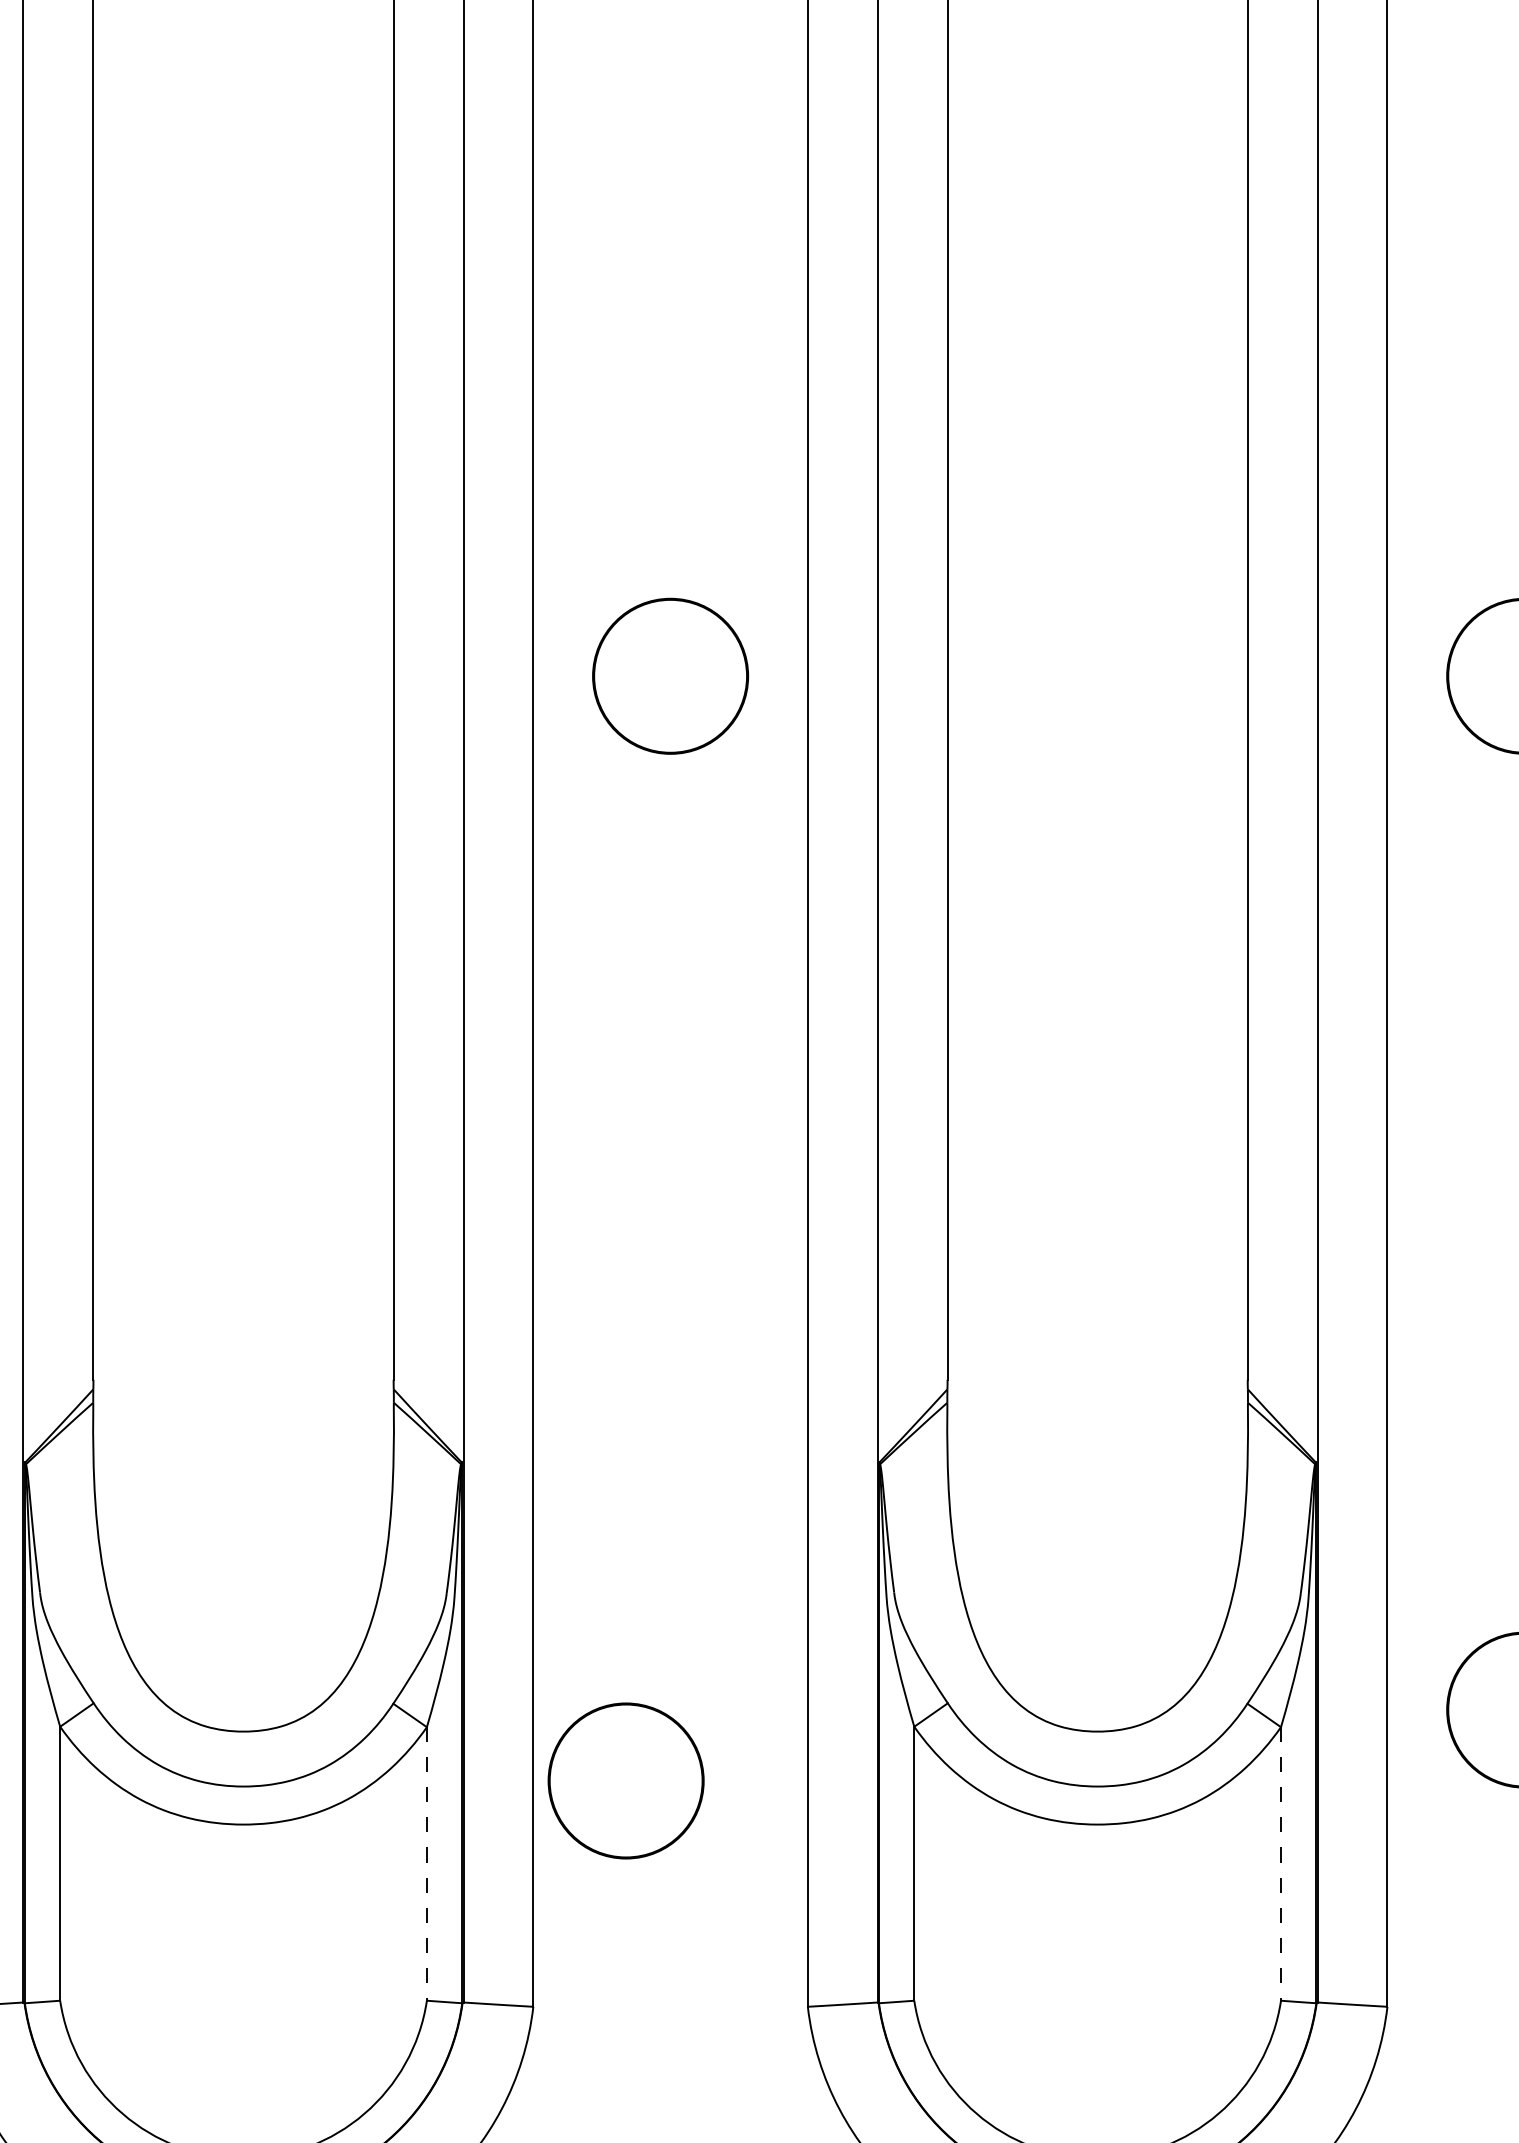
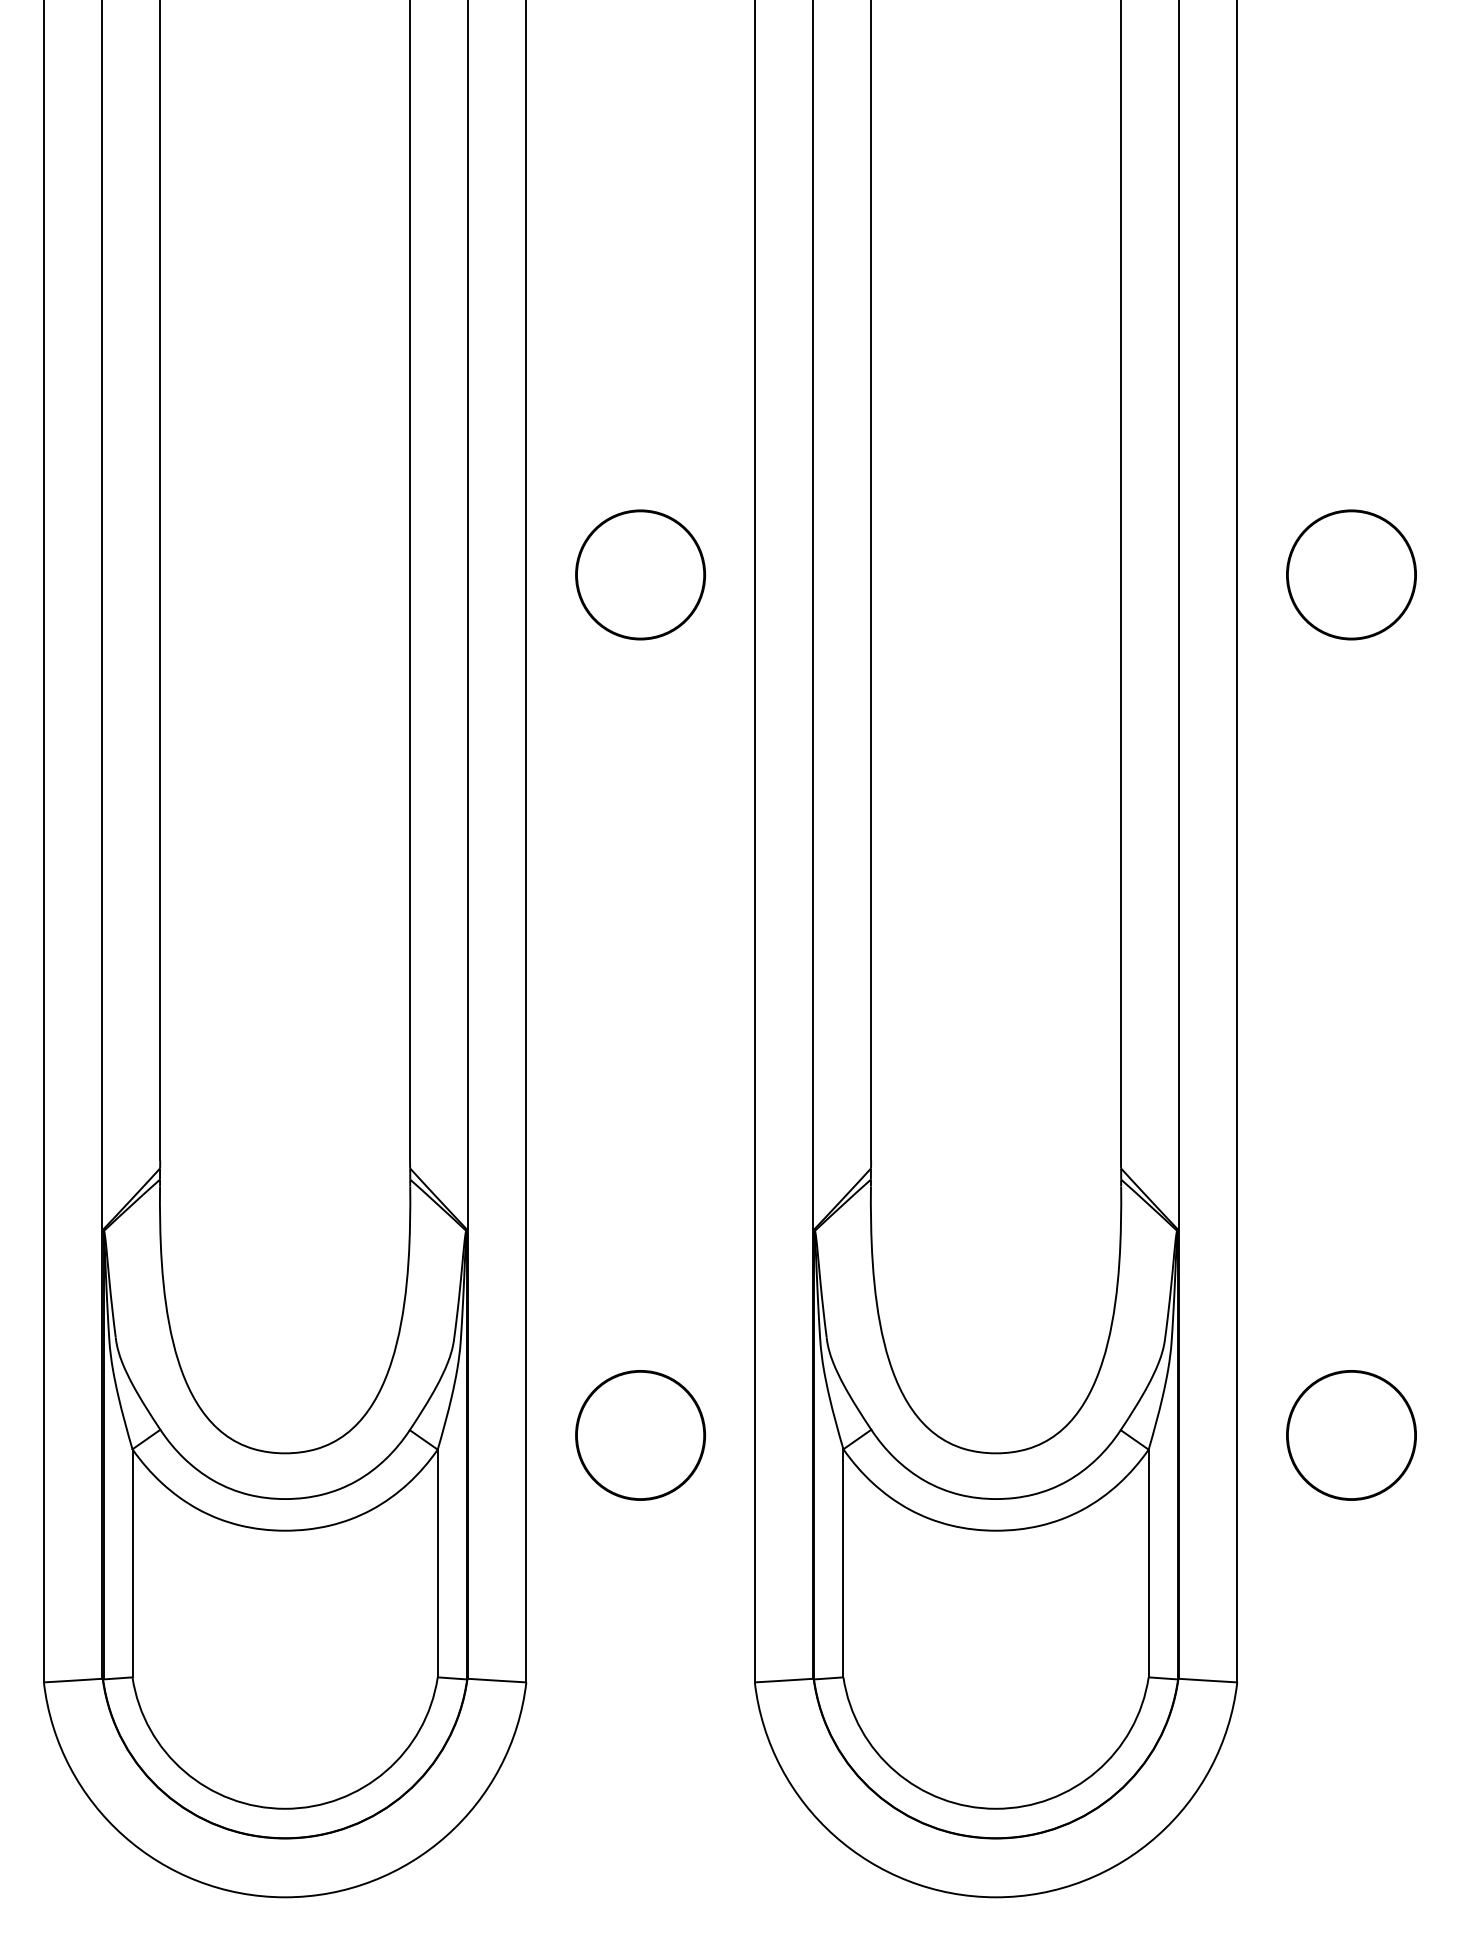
circle: (626, 1781) -> (640, 1435), moved
line: (426, 1863) -> (437, 1563), dashed -> solid
line: (1280, 1863) -> (1148, 1563), dashed -> solid

